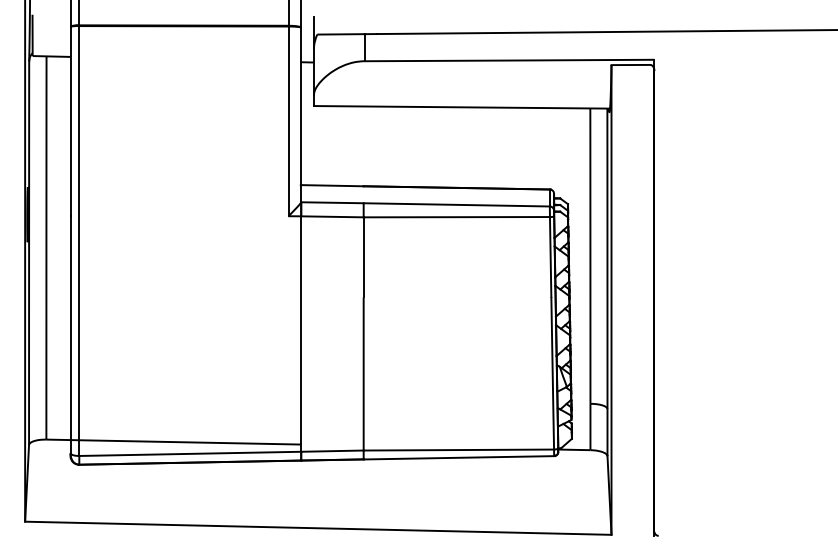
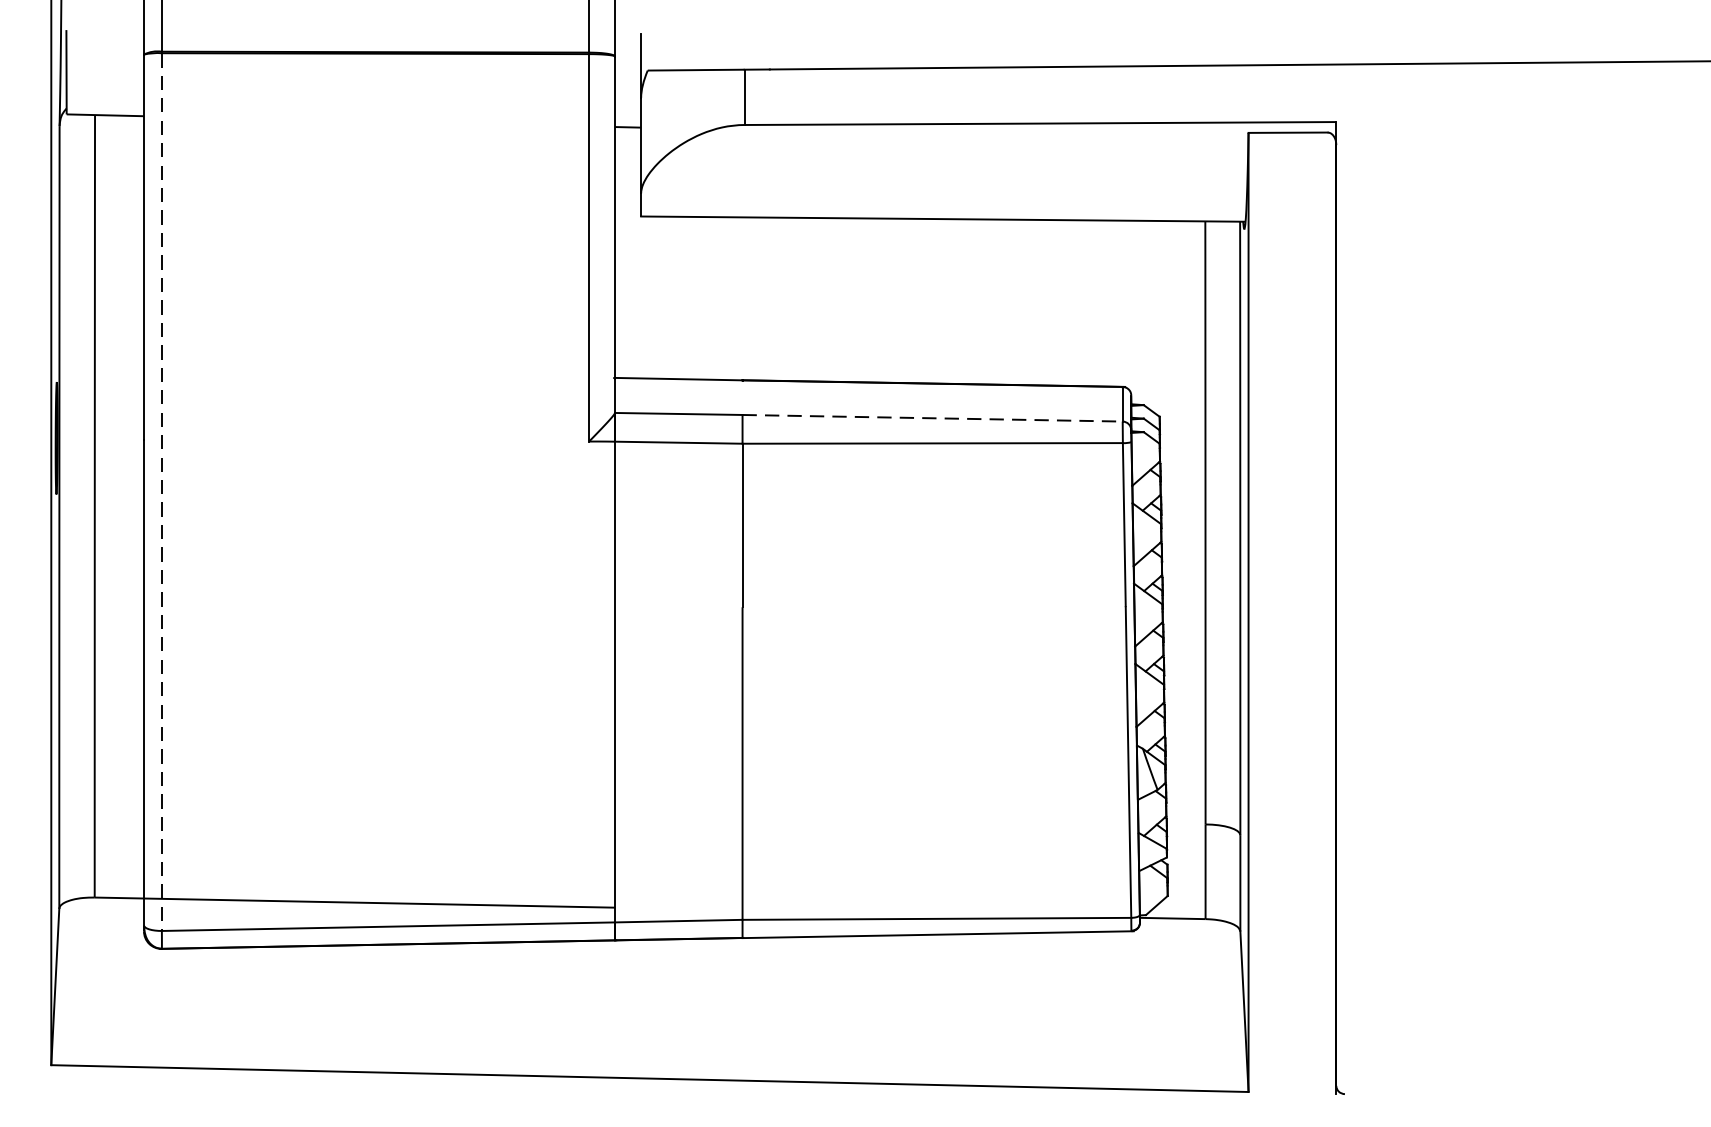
line: (457, 204) -> (934, 417), solid -> dashed
line: (79, 241) -> (162, 493), solid -> dashed

